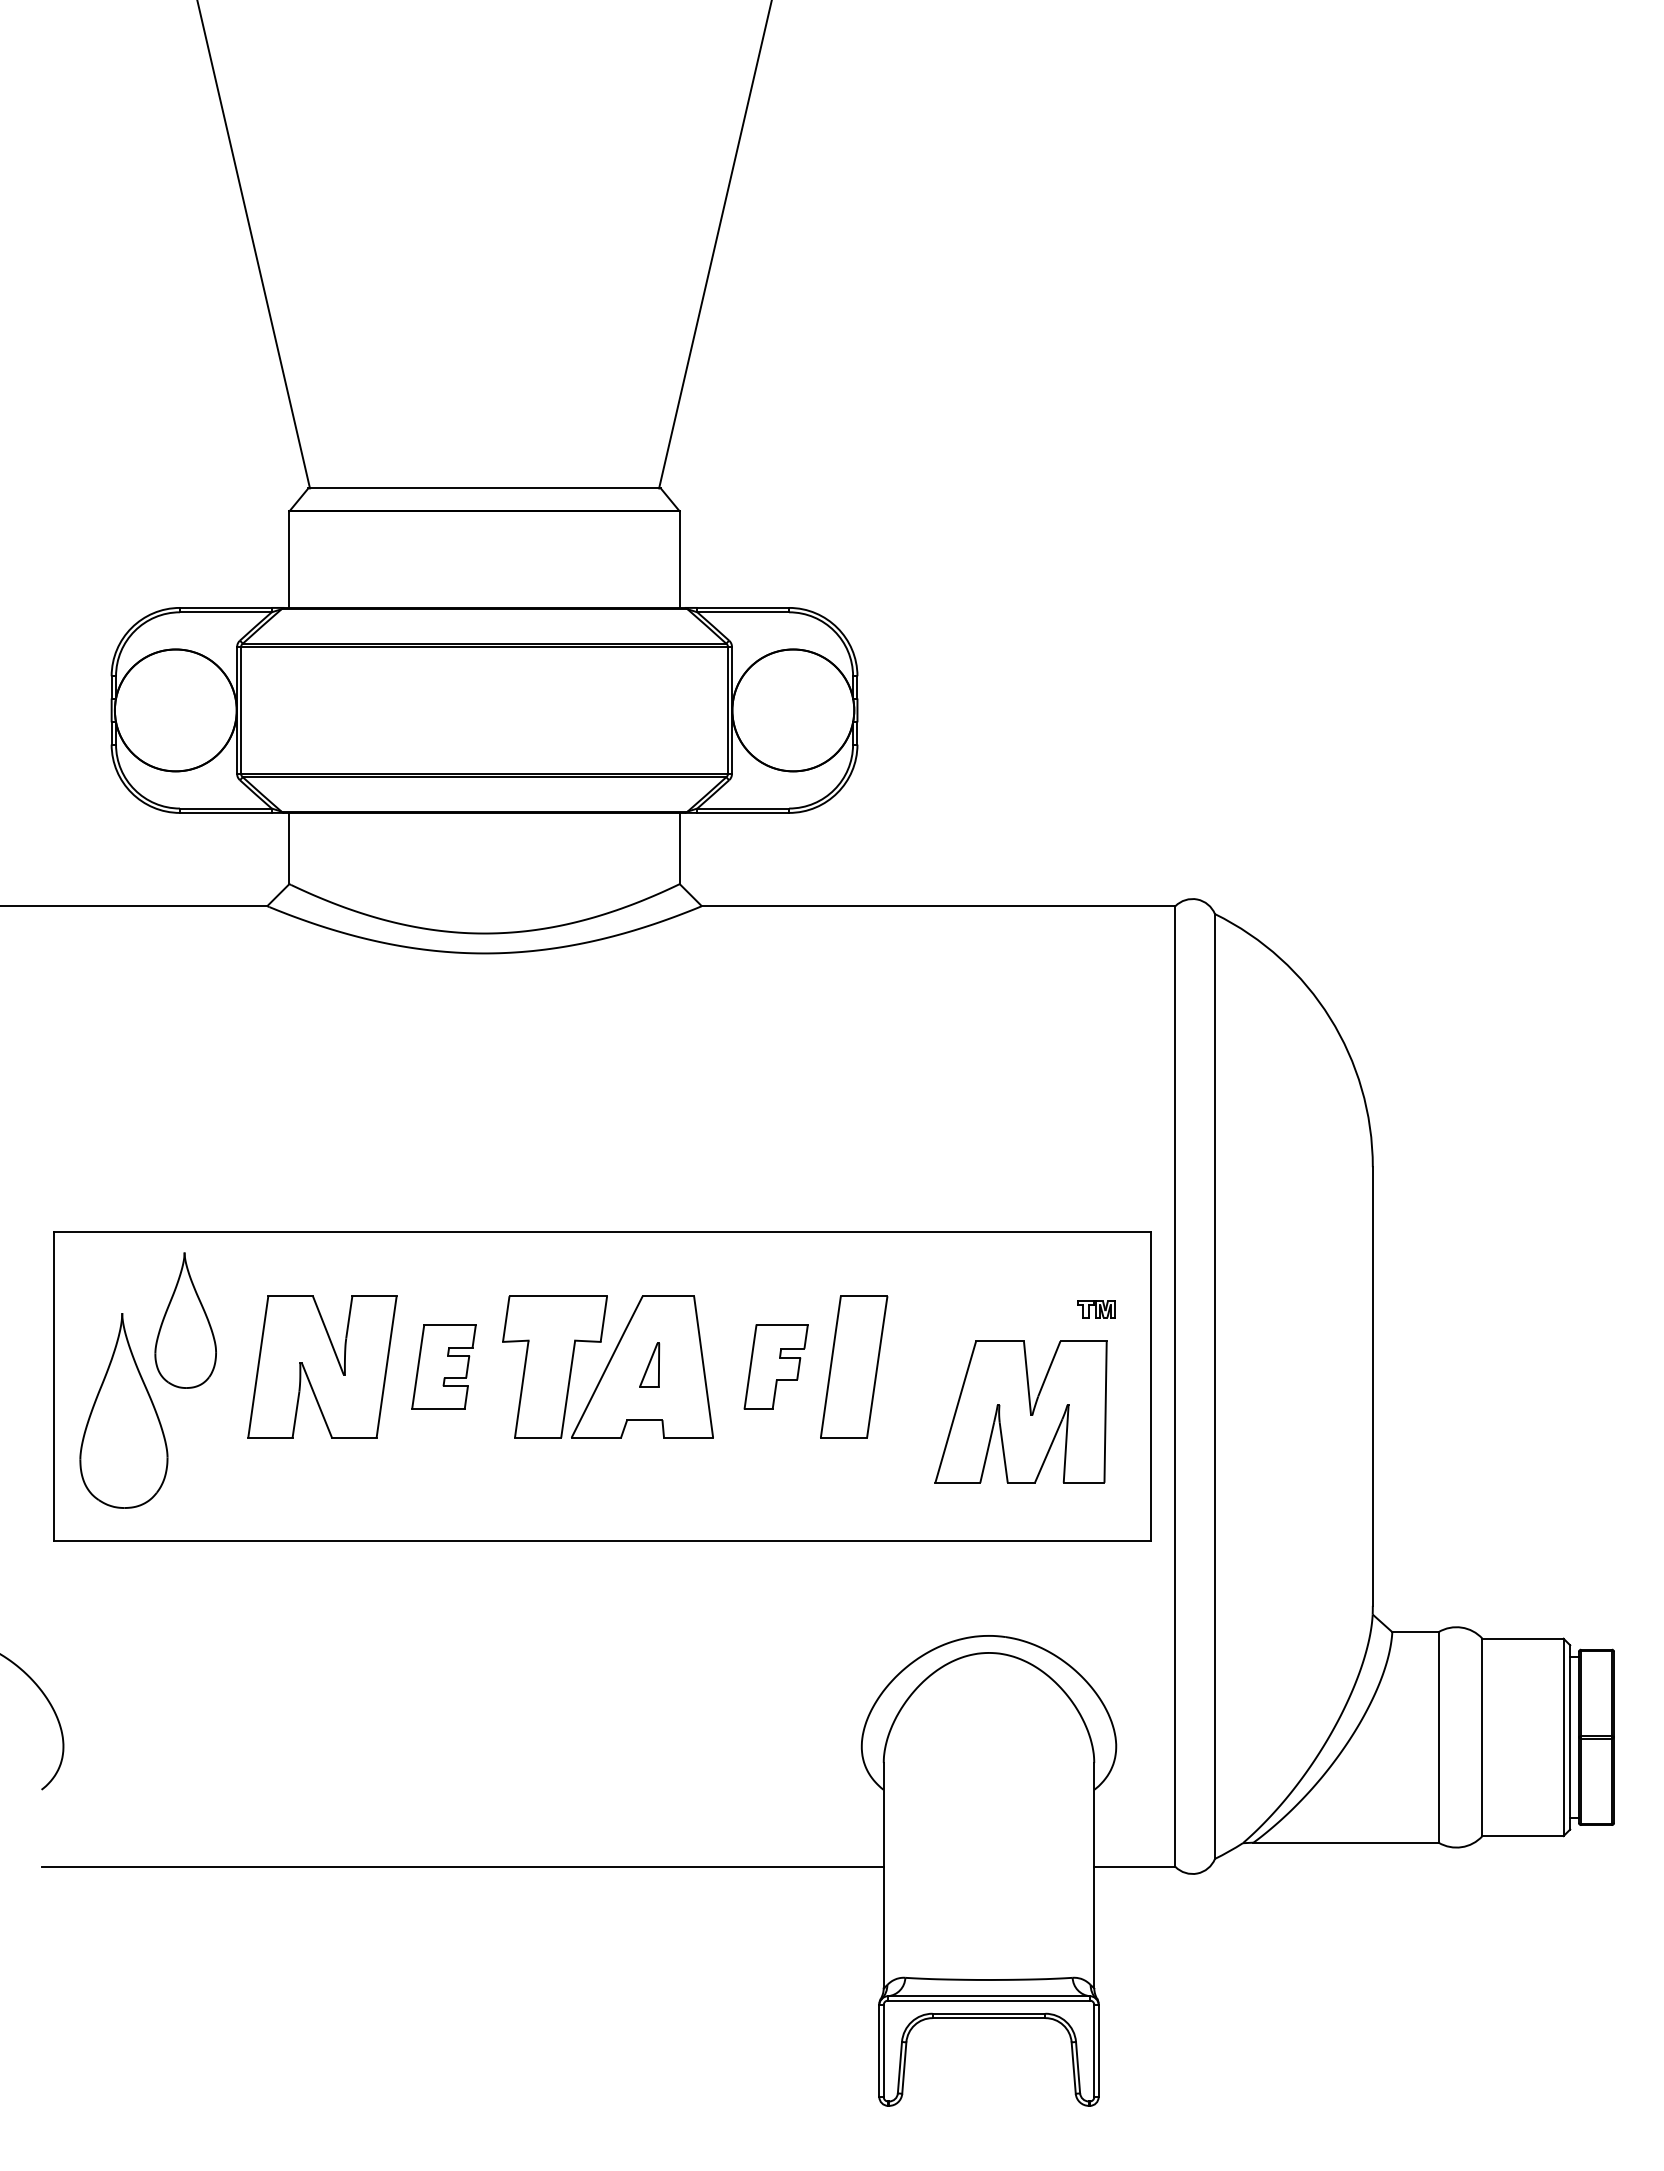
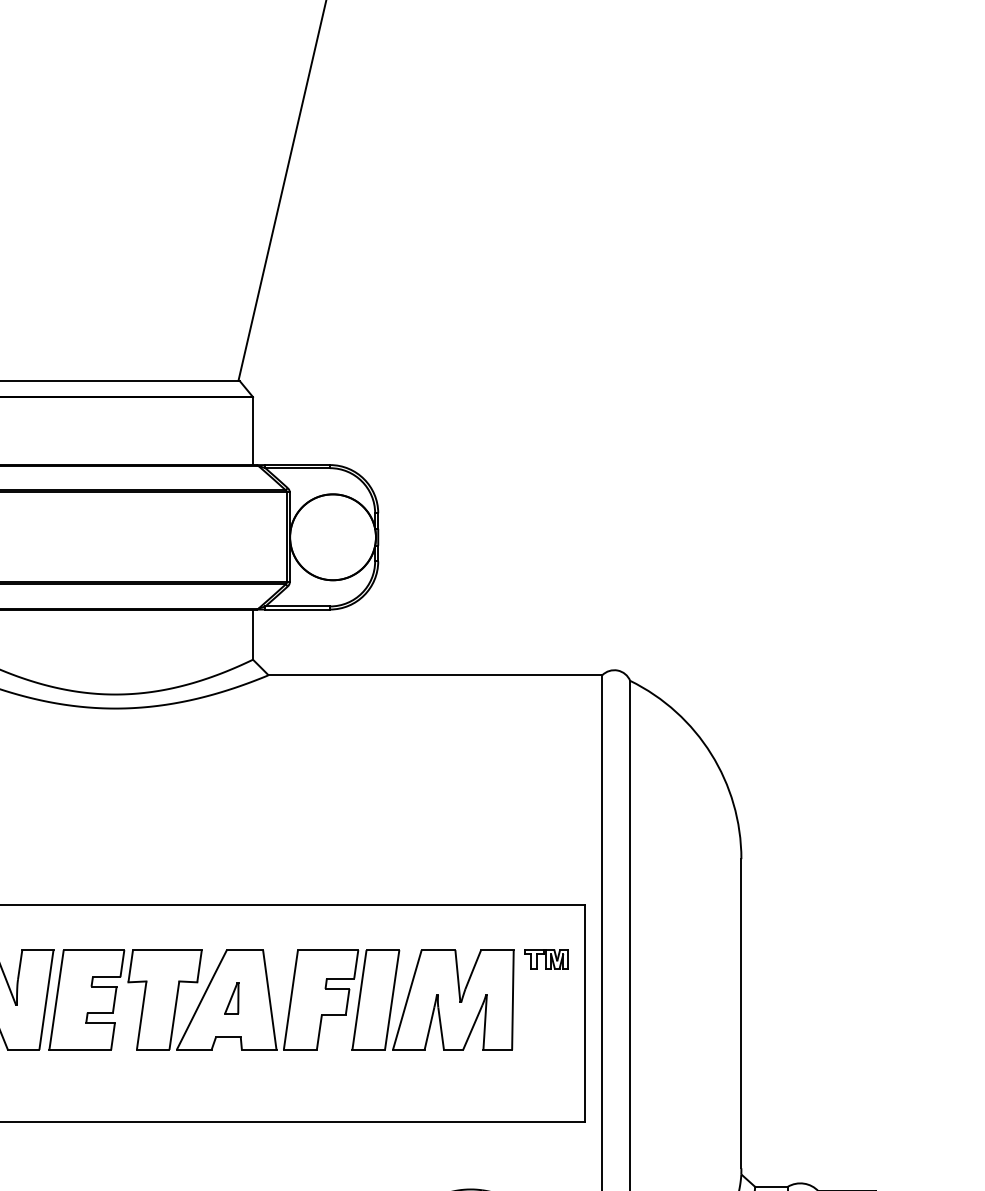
part: (1096, 1309) -> (546, 959), size x1.67
part: (443, 1366) -> (86, 999), size x1.67
part: (775, 1366) -> (320, 999), size x1.67
part: (1020, 1411) -> (452, 999), moved

